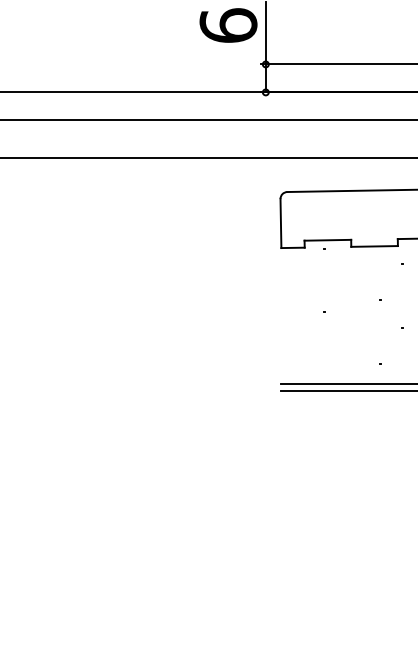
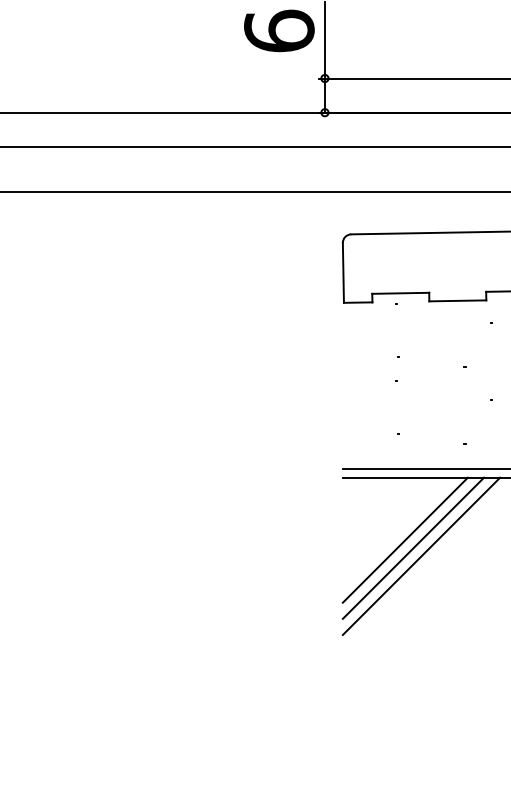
line: (330, 441) -> (404, 539), added
line: (338, 448) -> (413, 547), added
line: (344, 454) -> (421, 555), added

